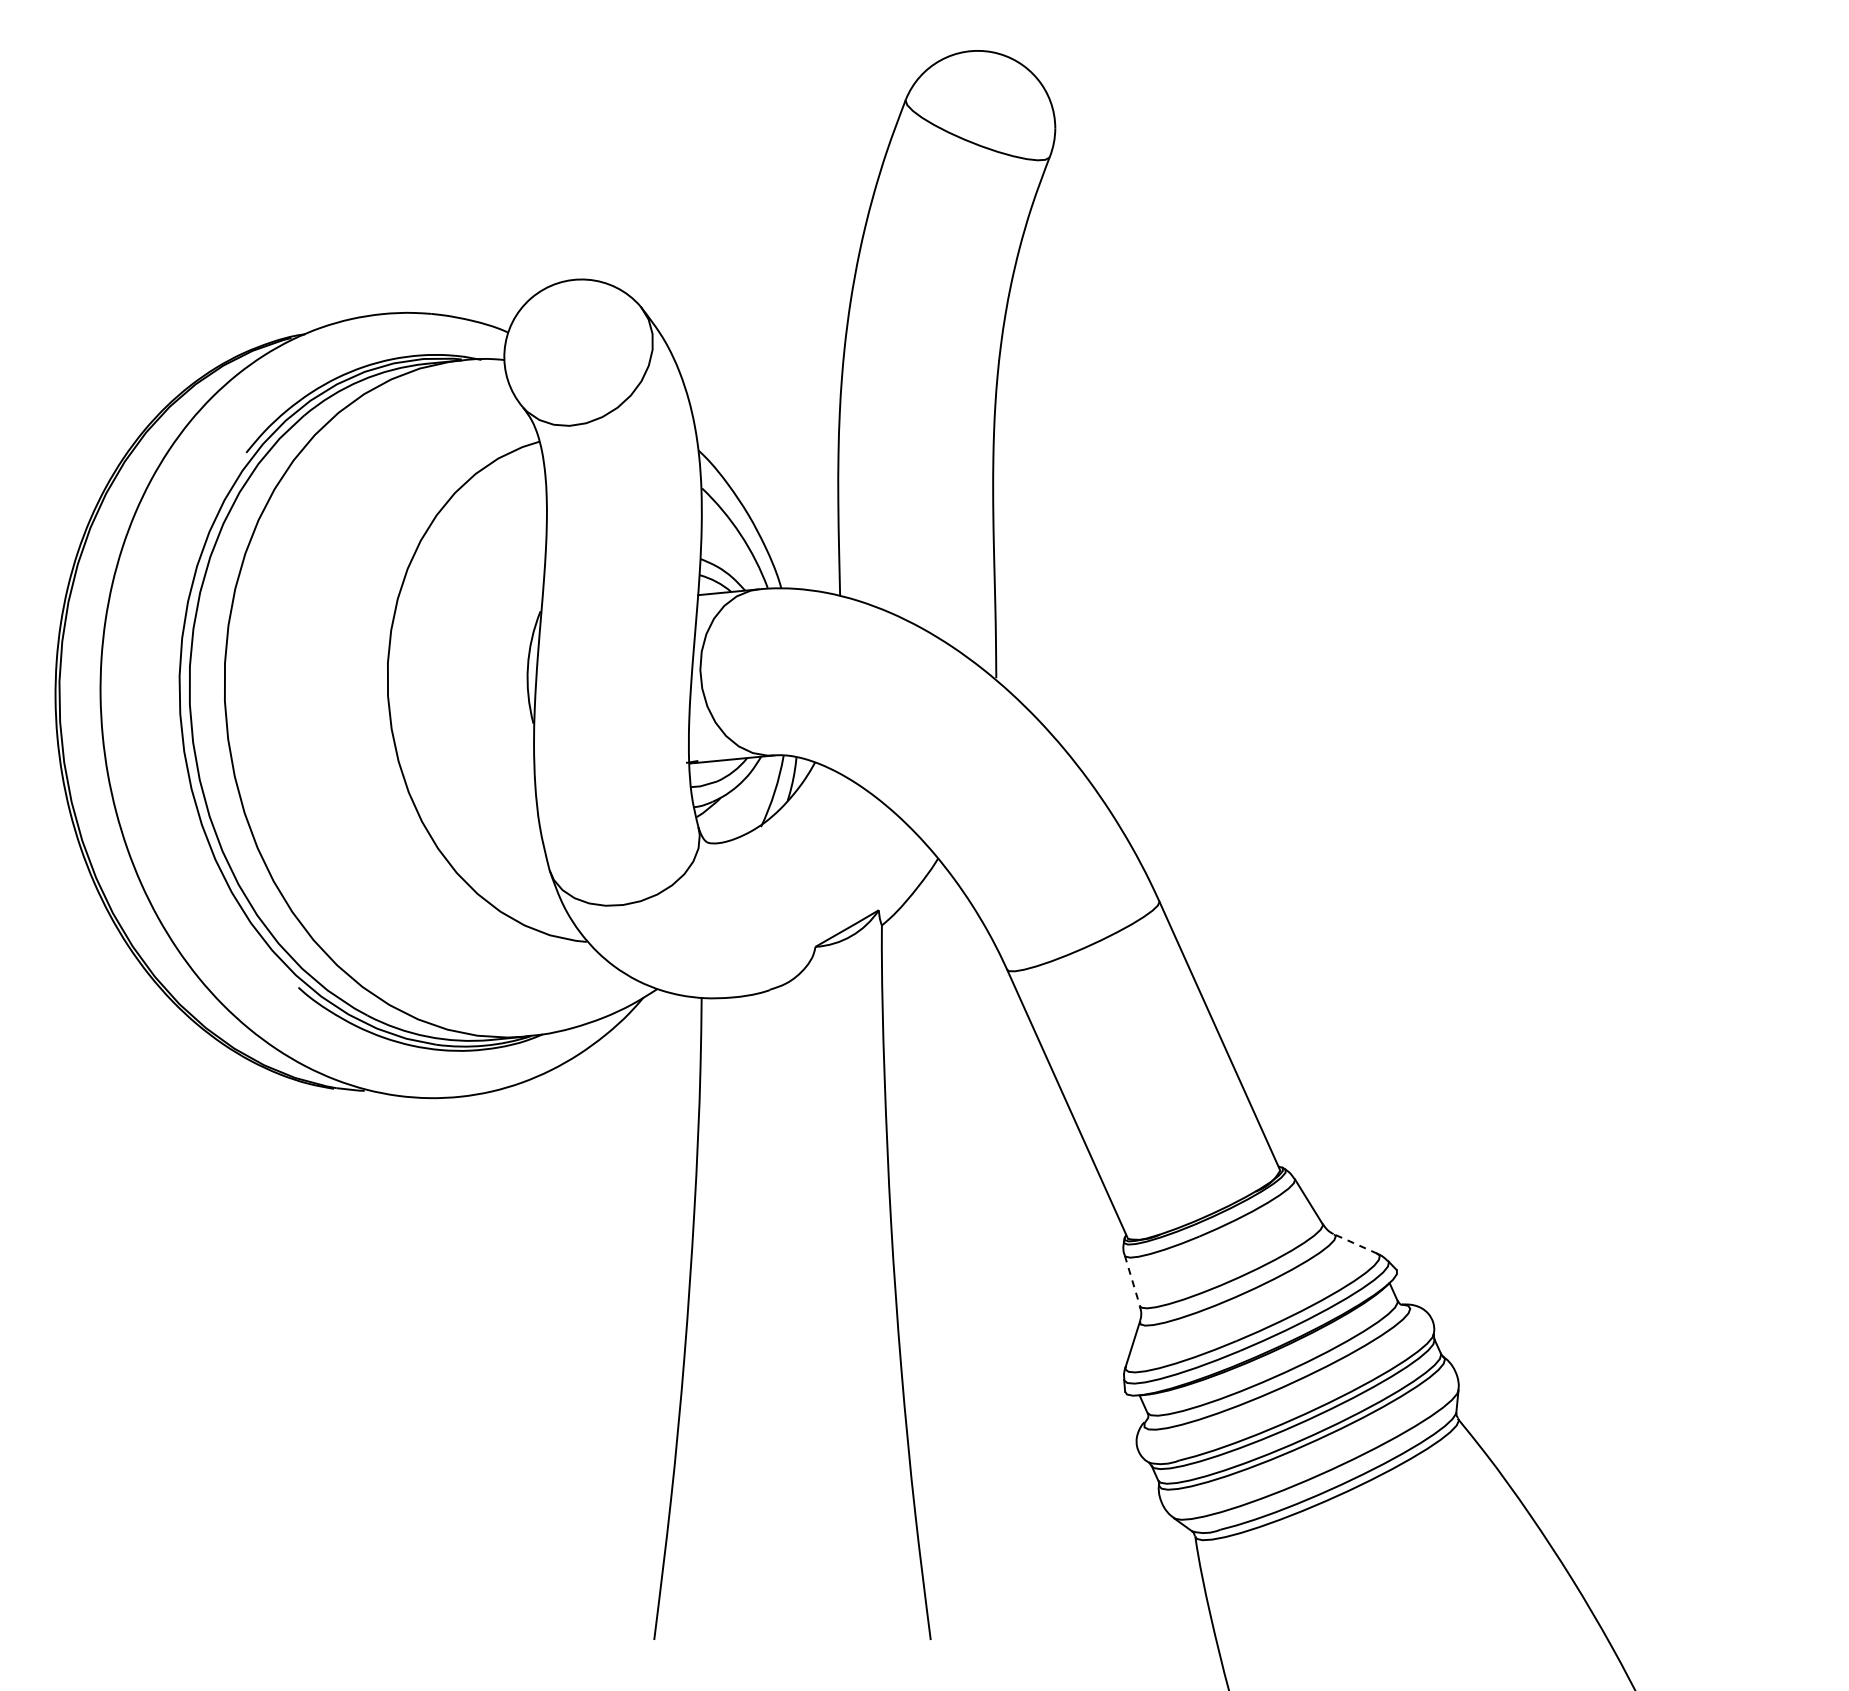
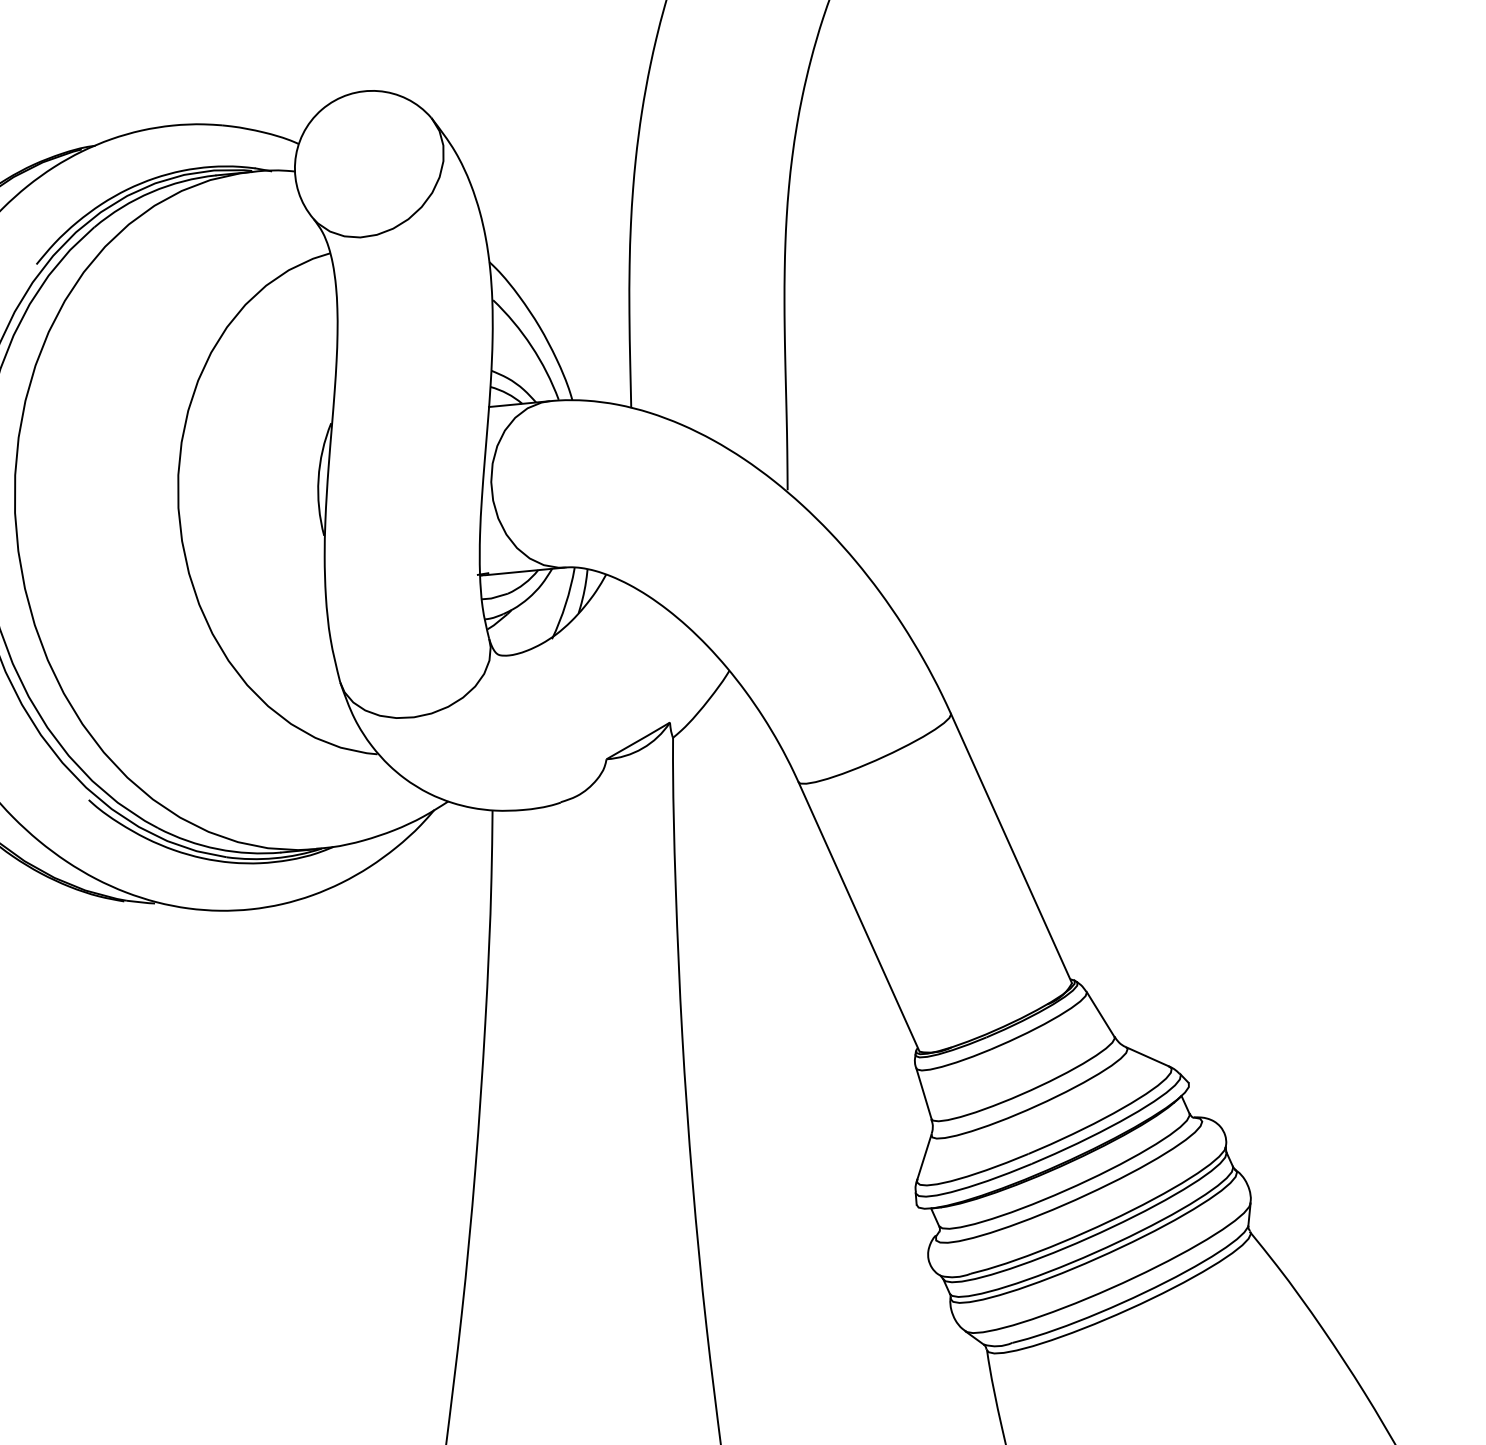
line: (1355, 1244) -> (1147, 1057), dashed -> solid
line: (1132, 1281) -> (924, 1094), dashed -> solid

